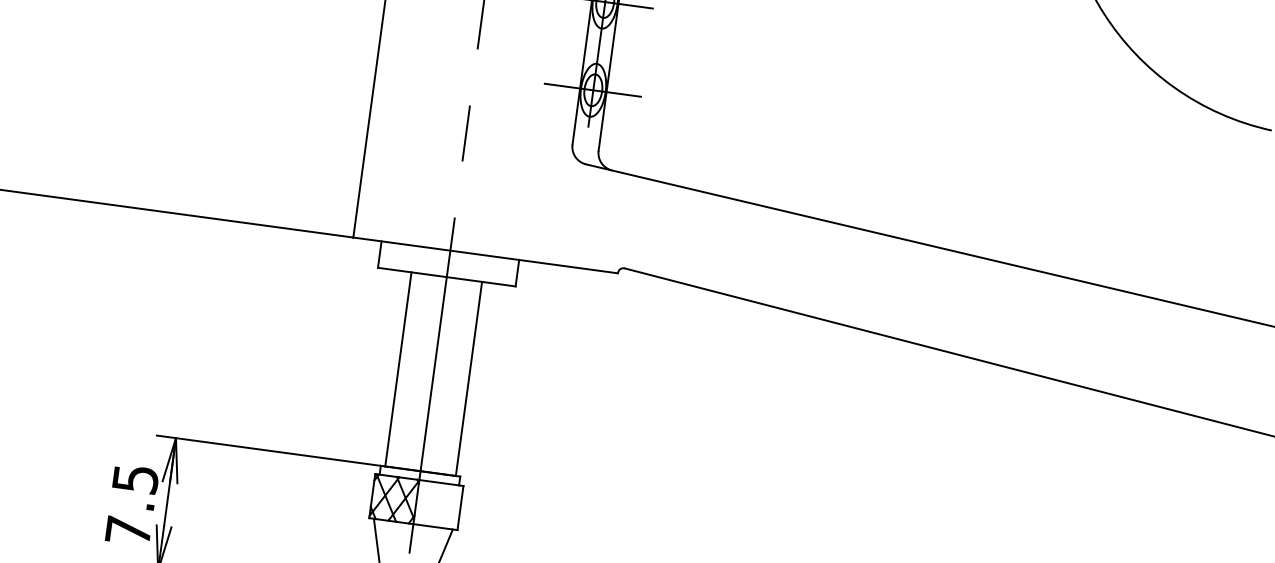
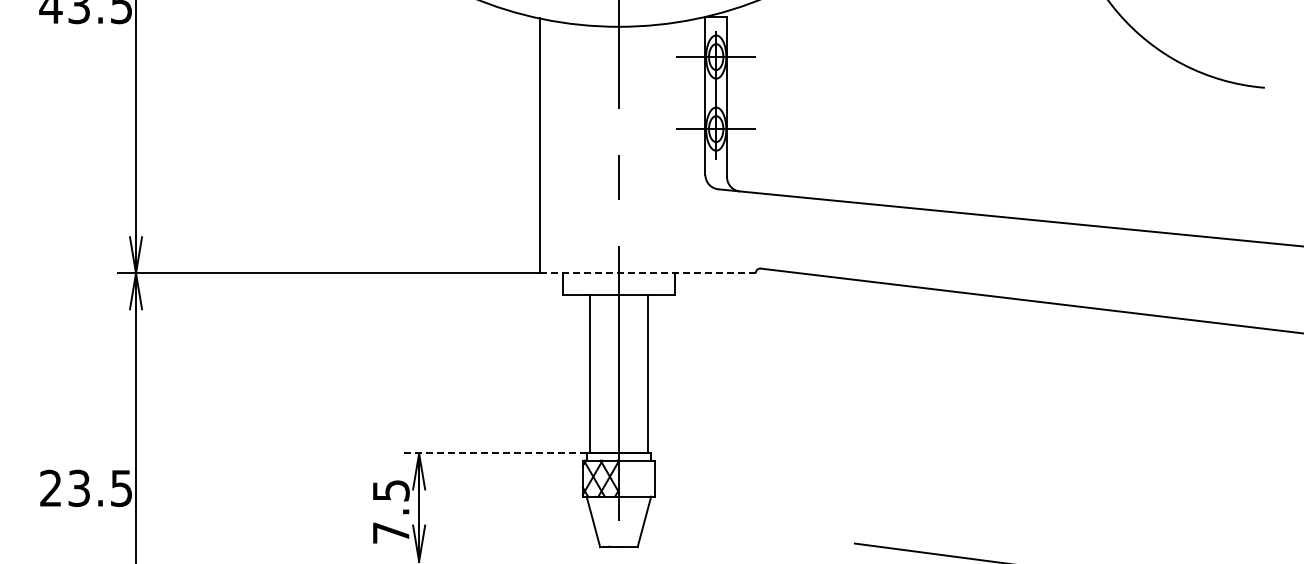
line: (486, 255) -> (648, 273), solid -> dashed
line: (268, 450) -> (494, 453), solid -> dashed

